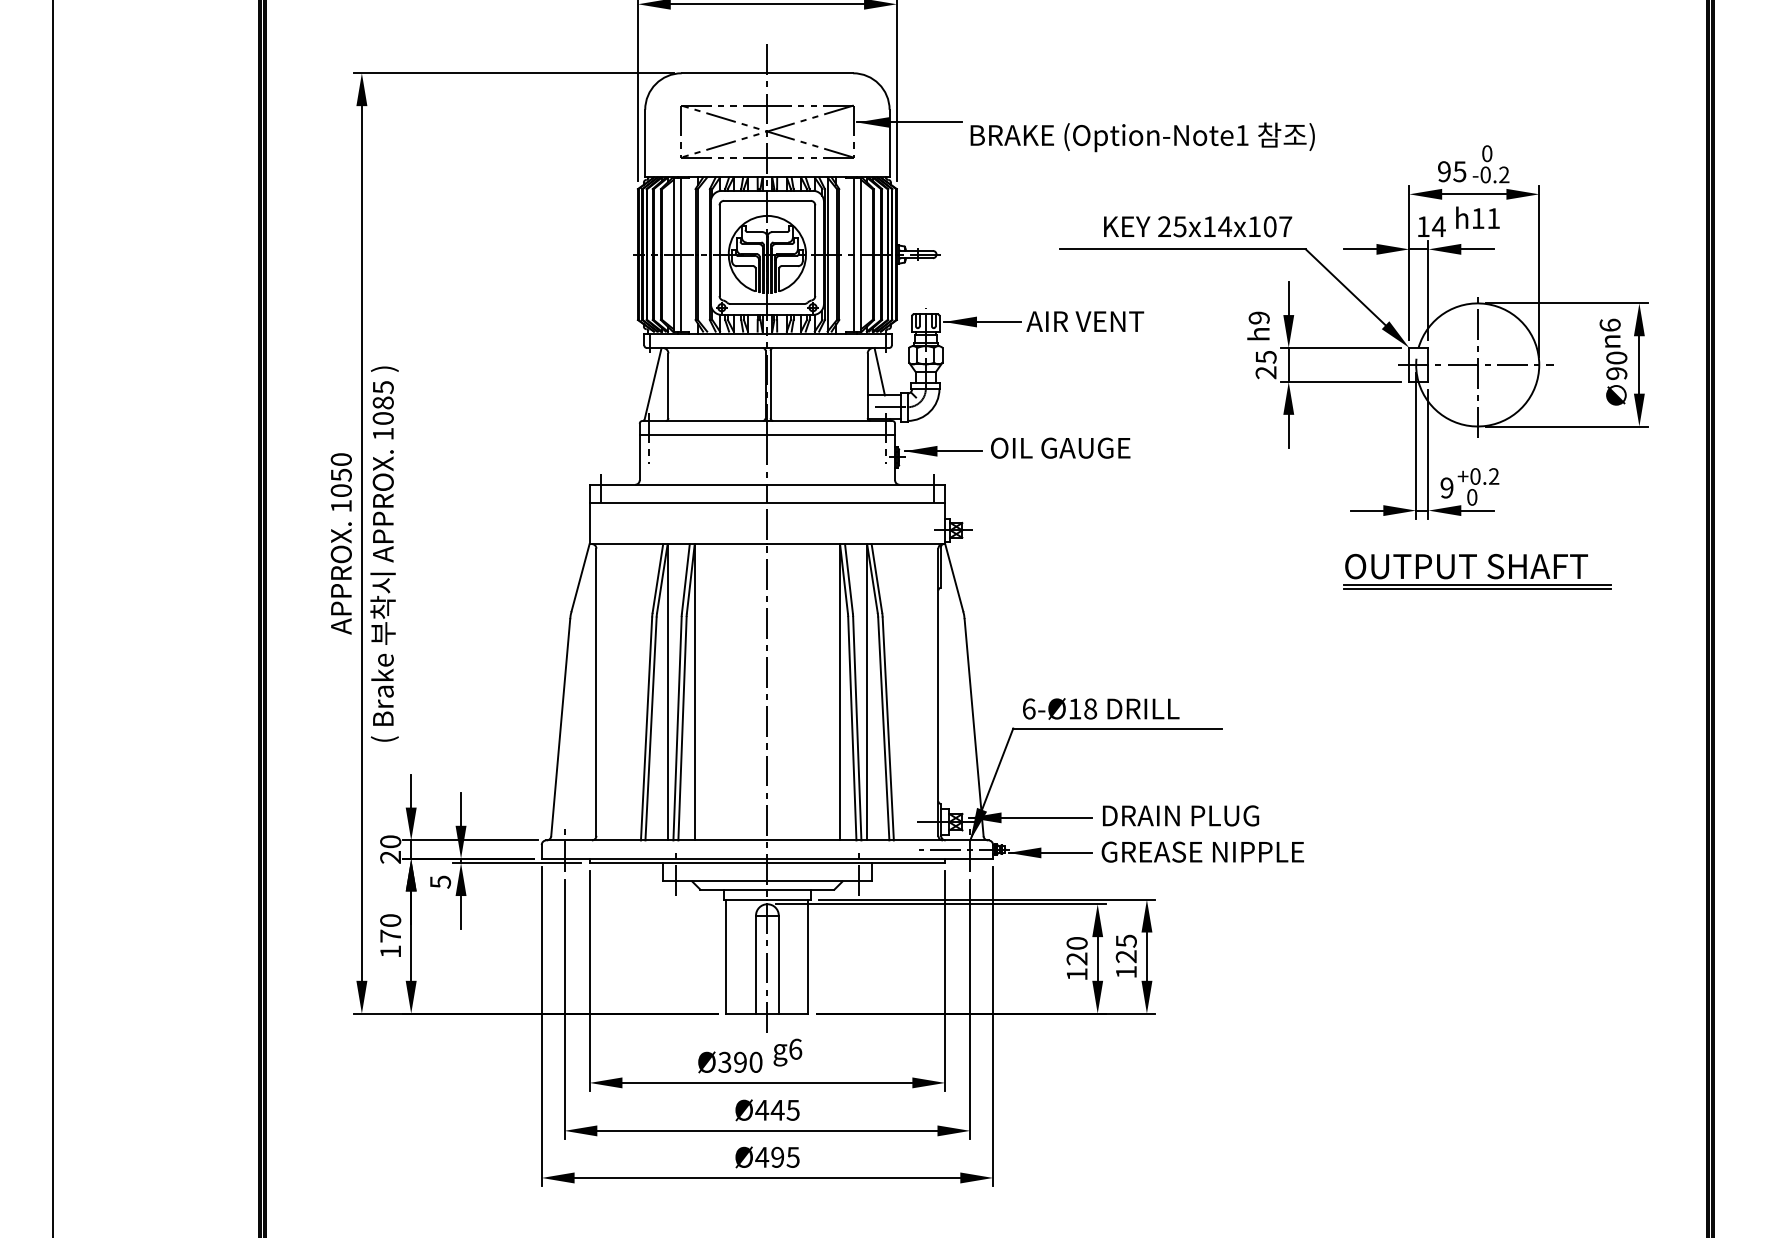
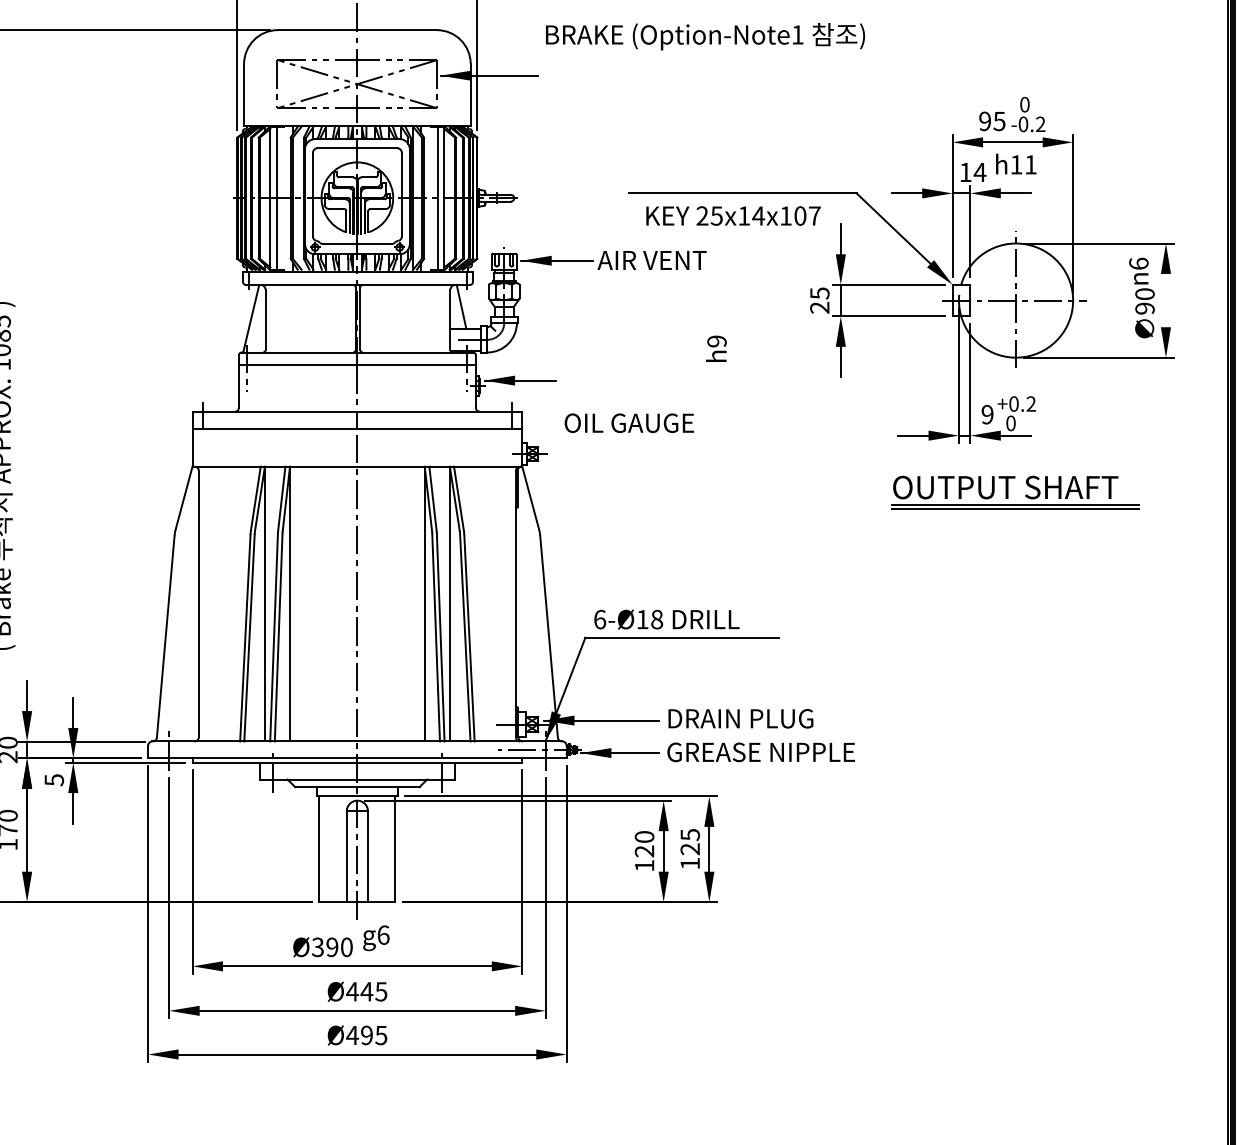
text: (1142, 137) -> (705, 36), moved
text: (1198, 226) -> (733, 215), moved
text: (1258, 325) -> (716, 348), moved
line: (1639, 364) -> (1166, 300), removed
text: (1060, 447) -> (629, 422), moved

